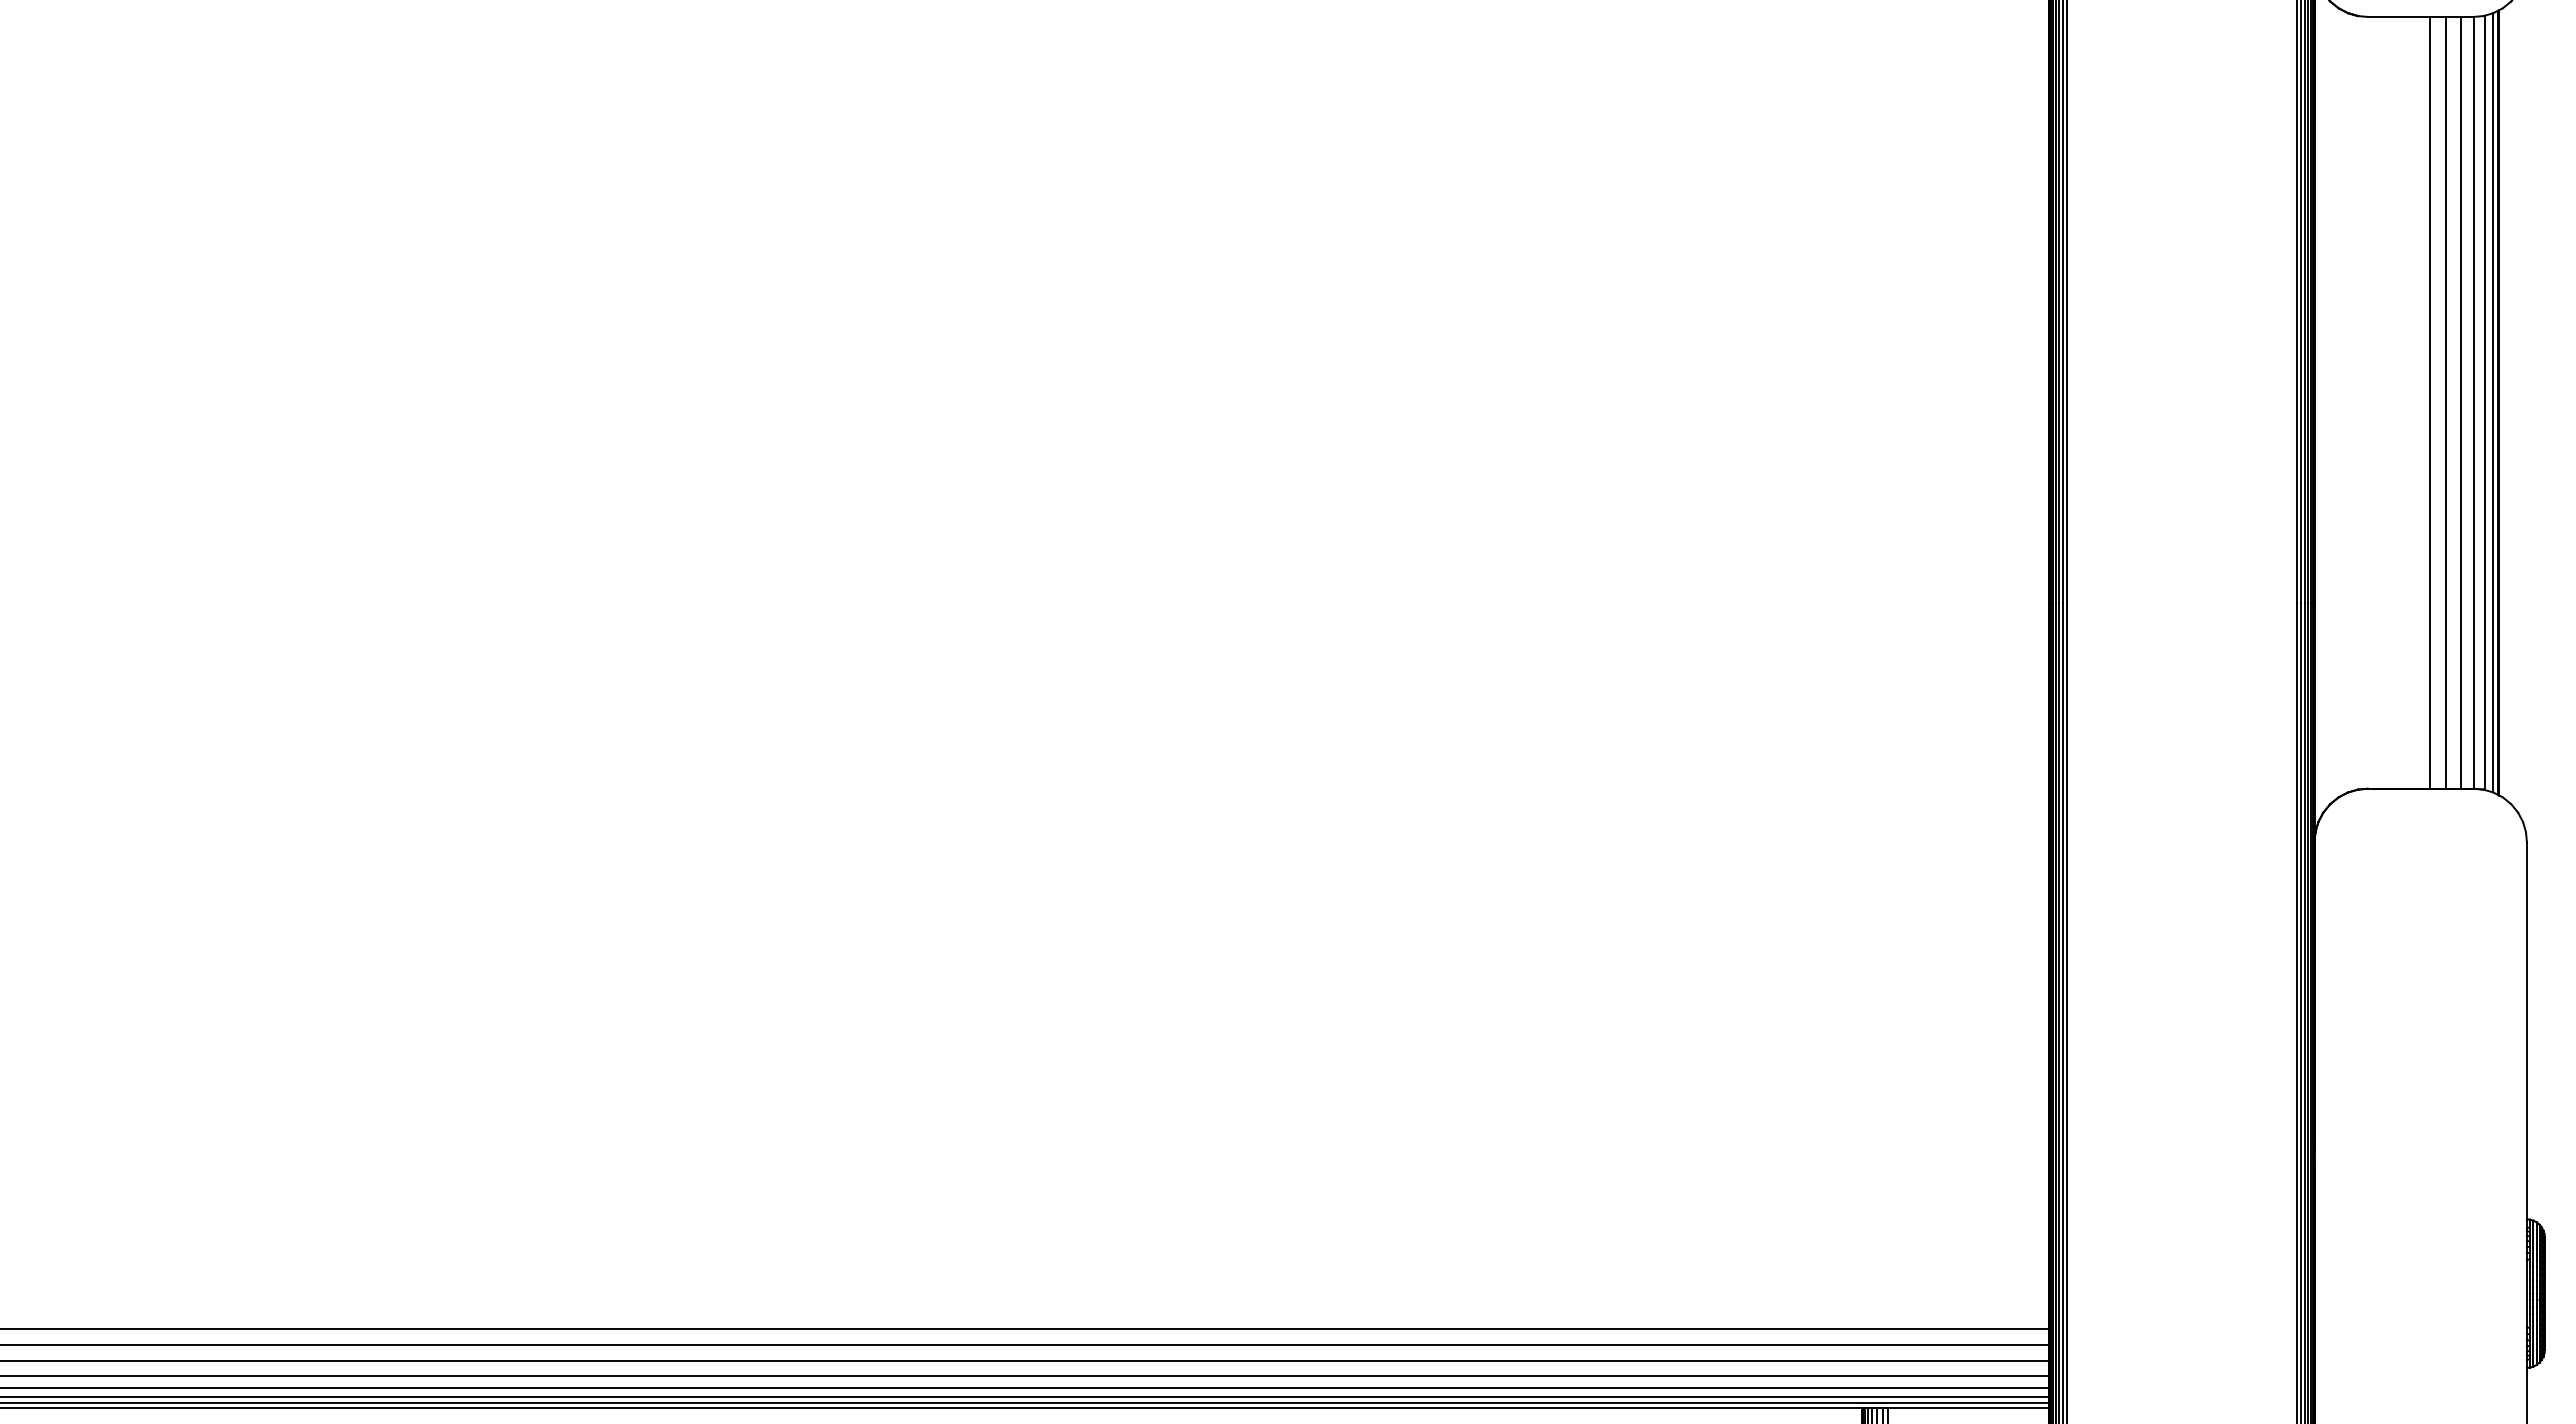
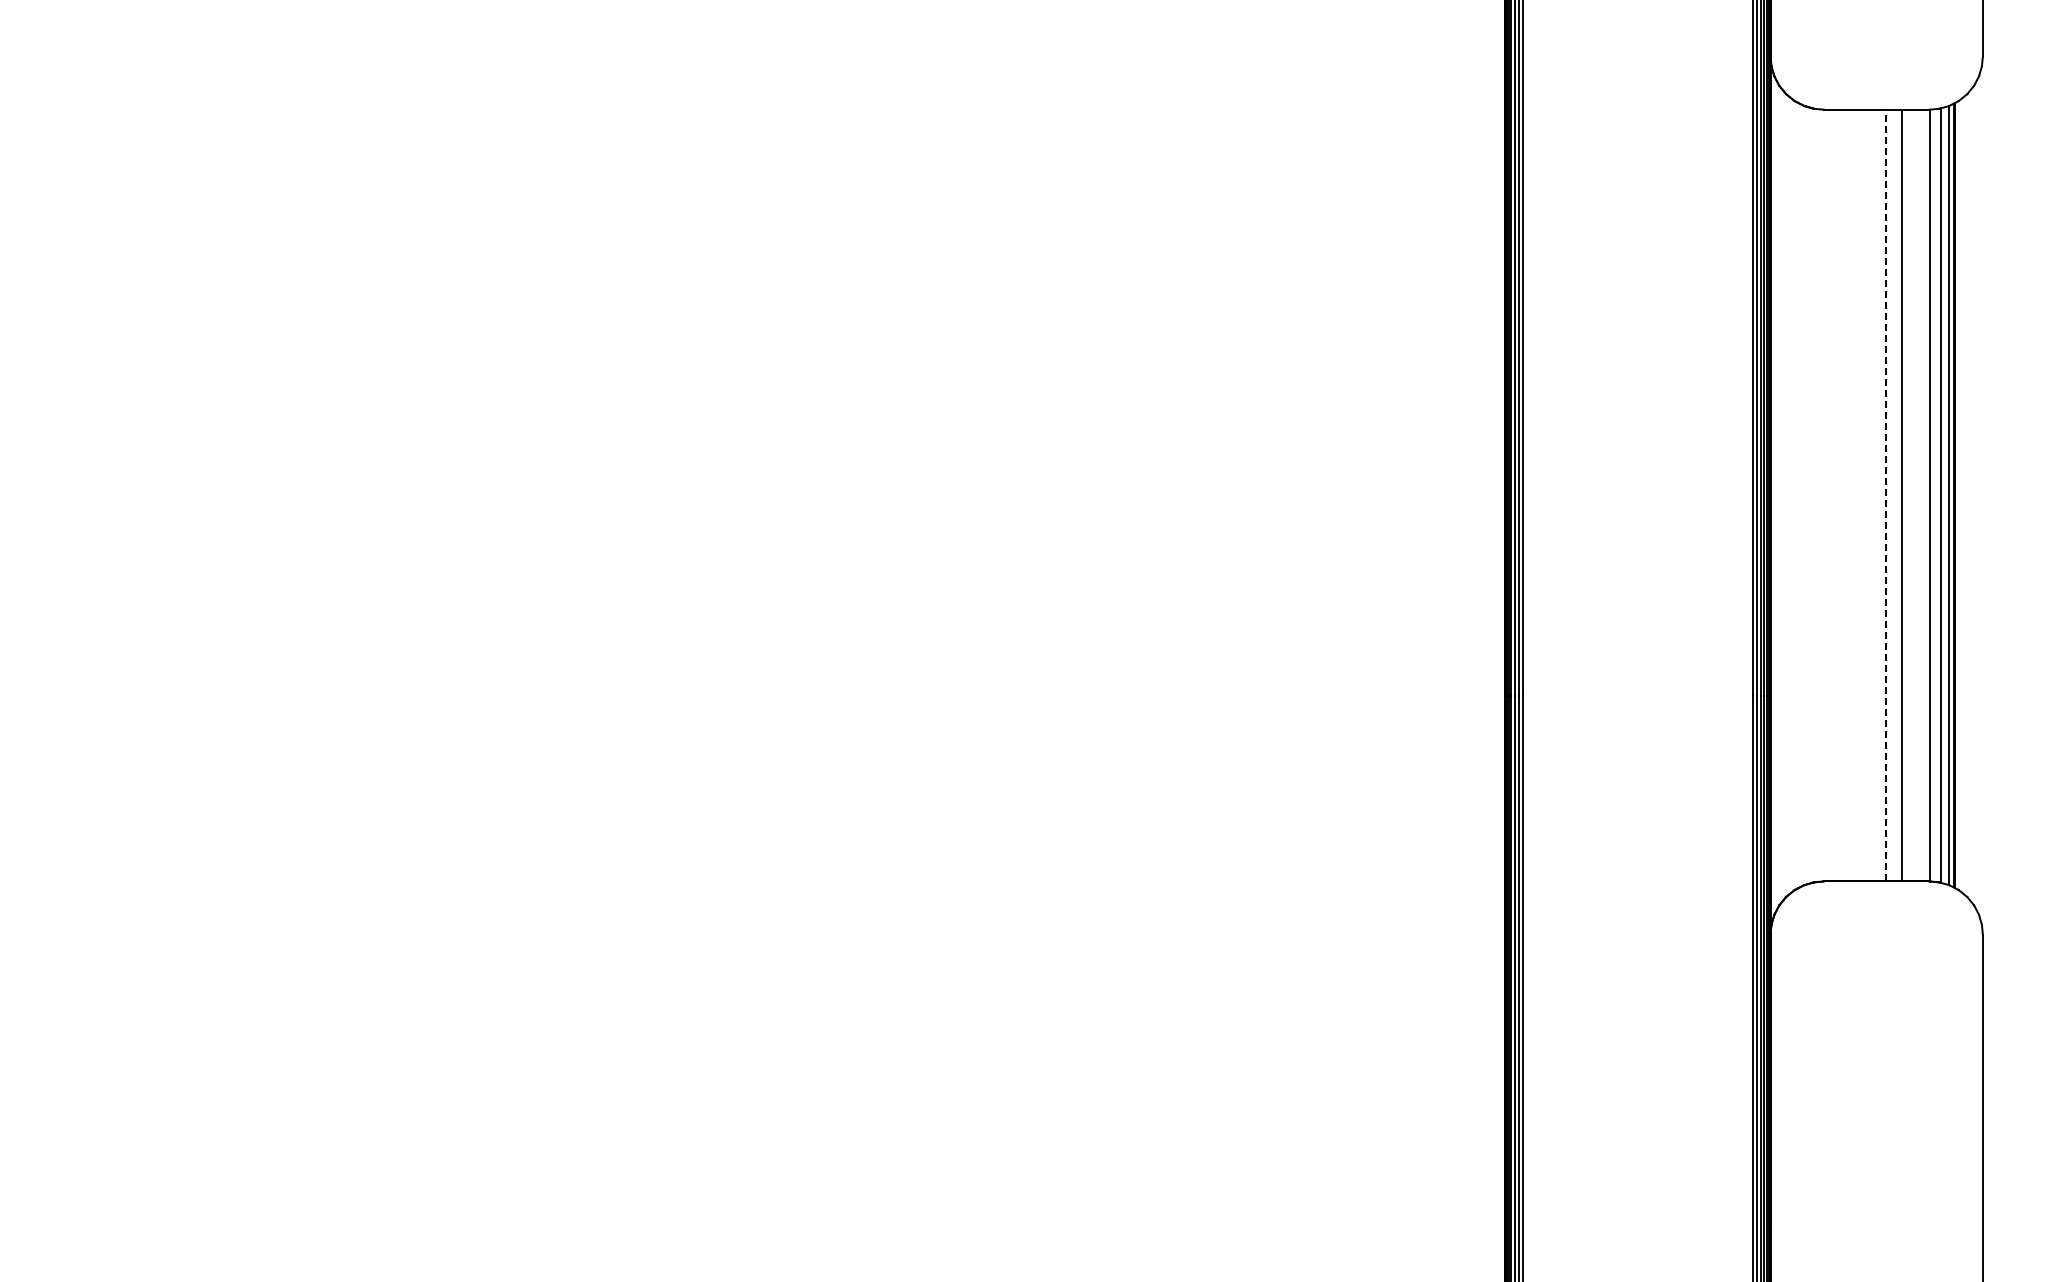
line: (2429, 402) -> (1885, 495), solid -> dashed
line: (2460, 402) -> (1916, 495), removed

